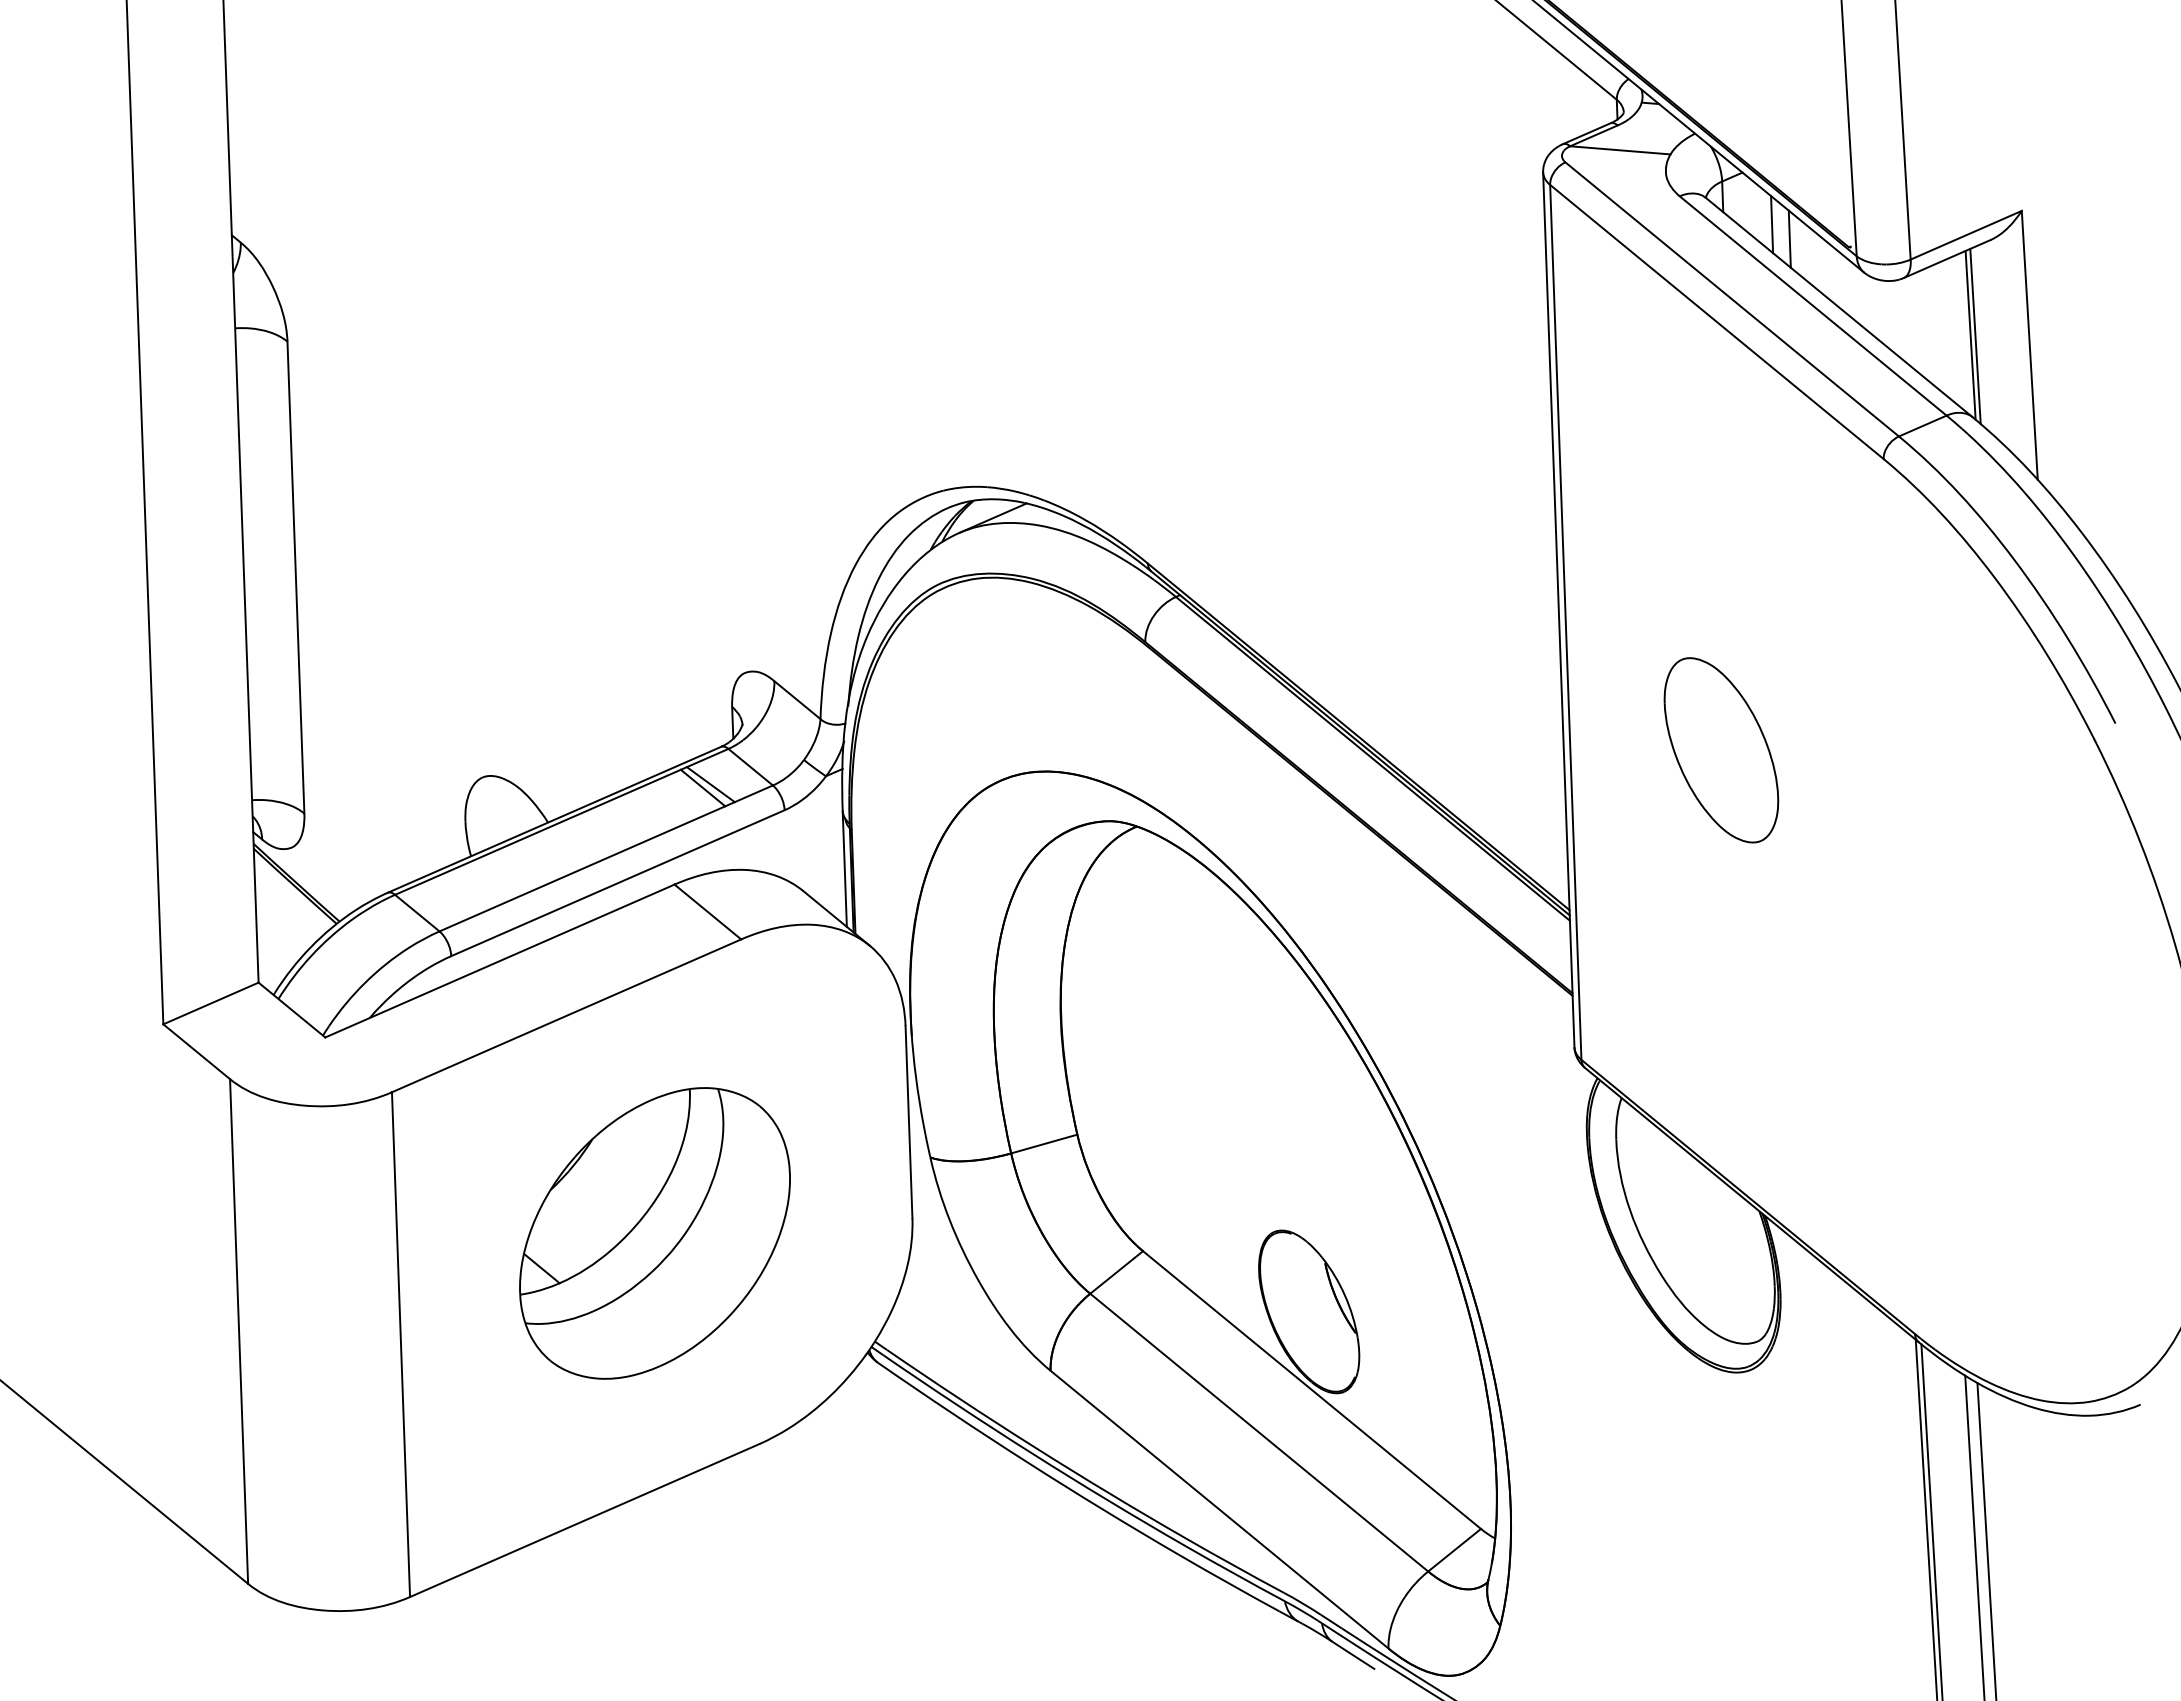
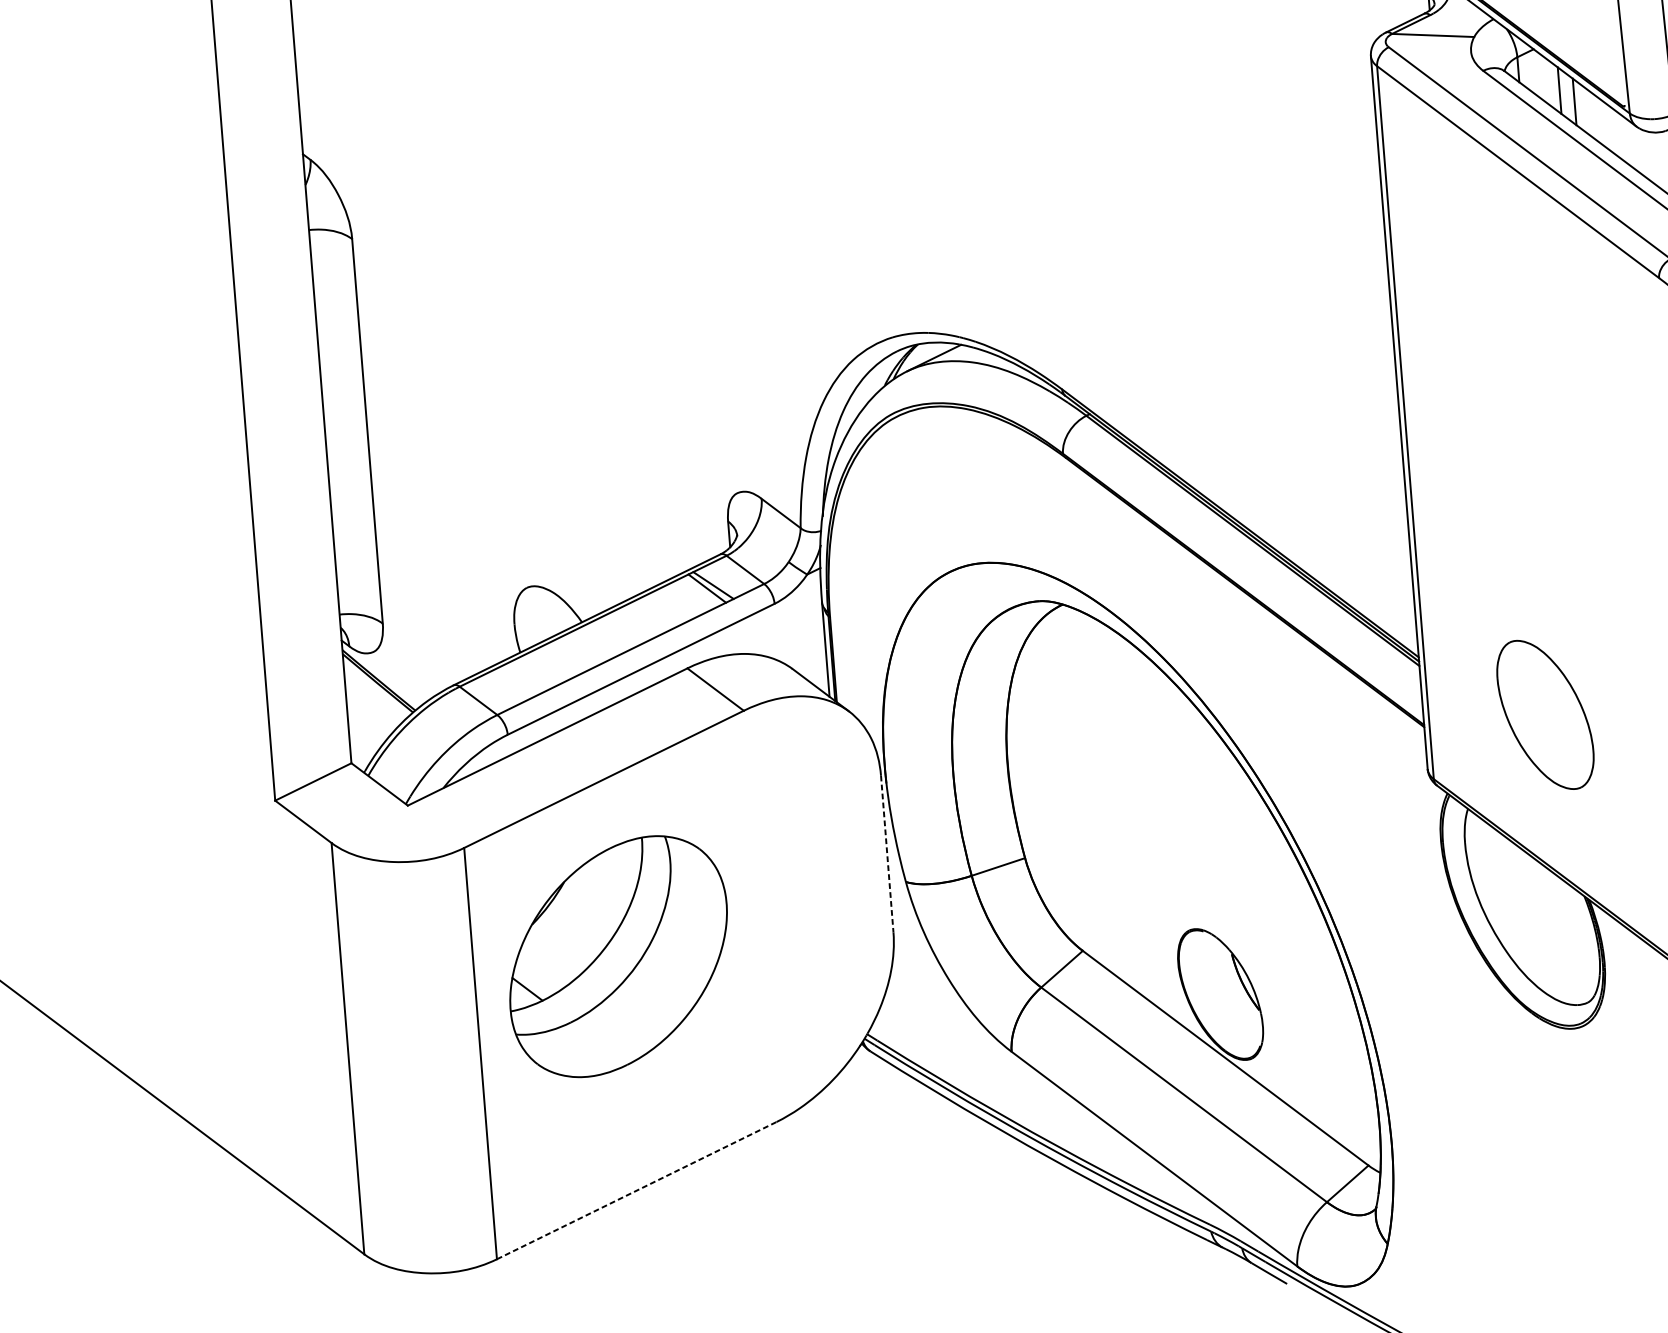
part: (1721, 750) -> (1545, 715), moved
line: (909, 1122) -> (887, 854), solid -> dashed
part: (654, 1233) -> (618, 956), moved
line: (584, 1520) -> (636, 1190), solid -> dashed

